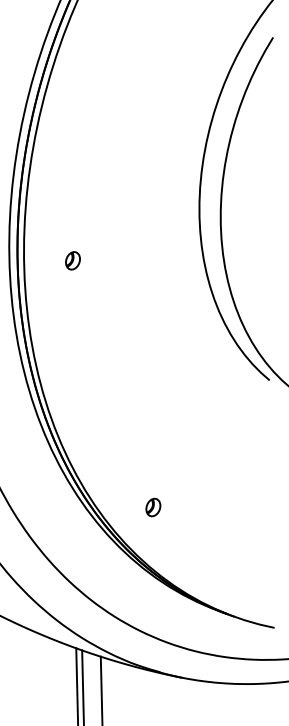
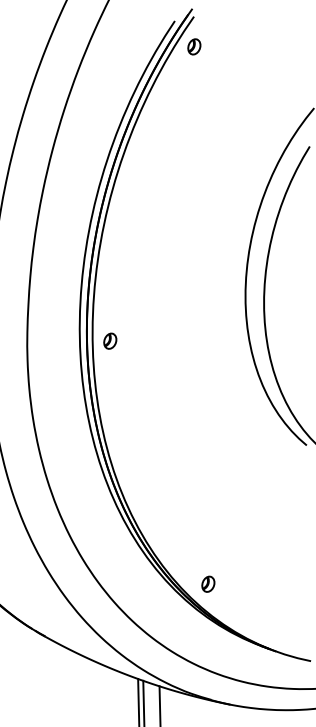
part: (73, 260) -> (110, 340), moved
part: (153, 506) -> (208, 583), moved

